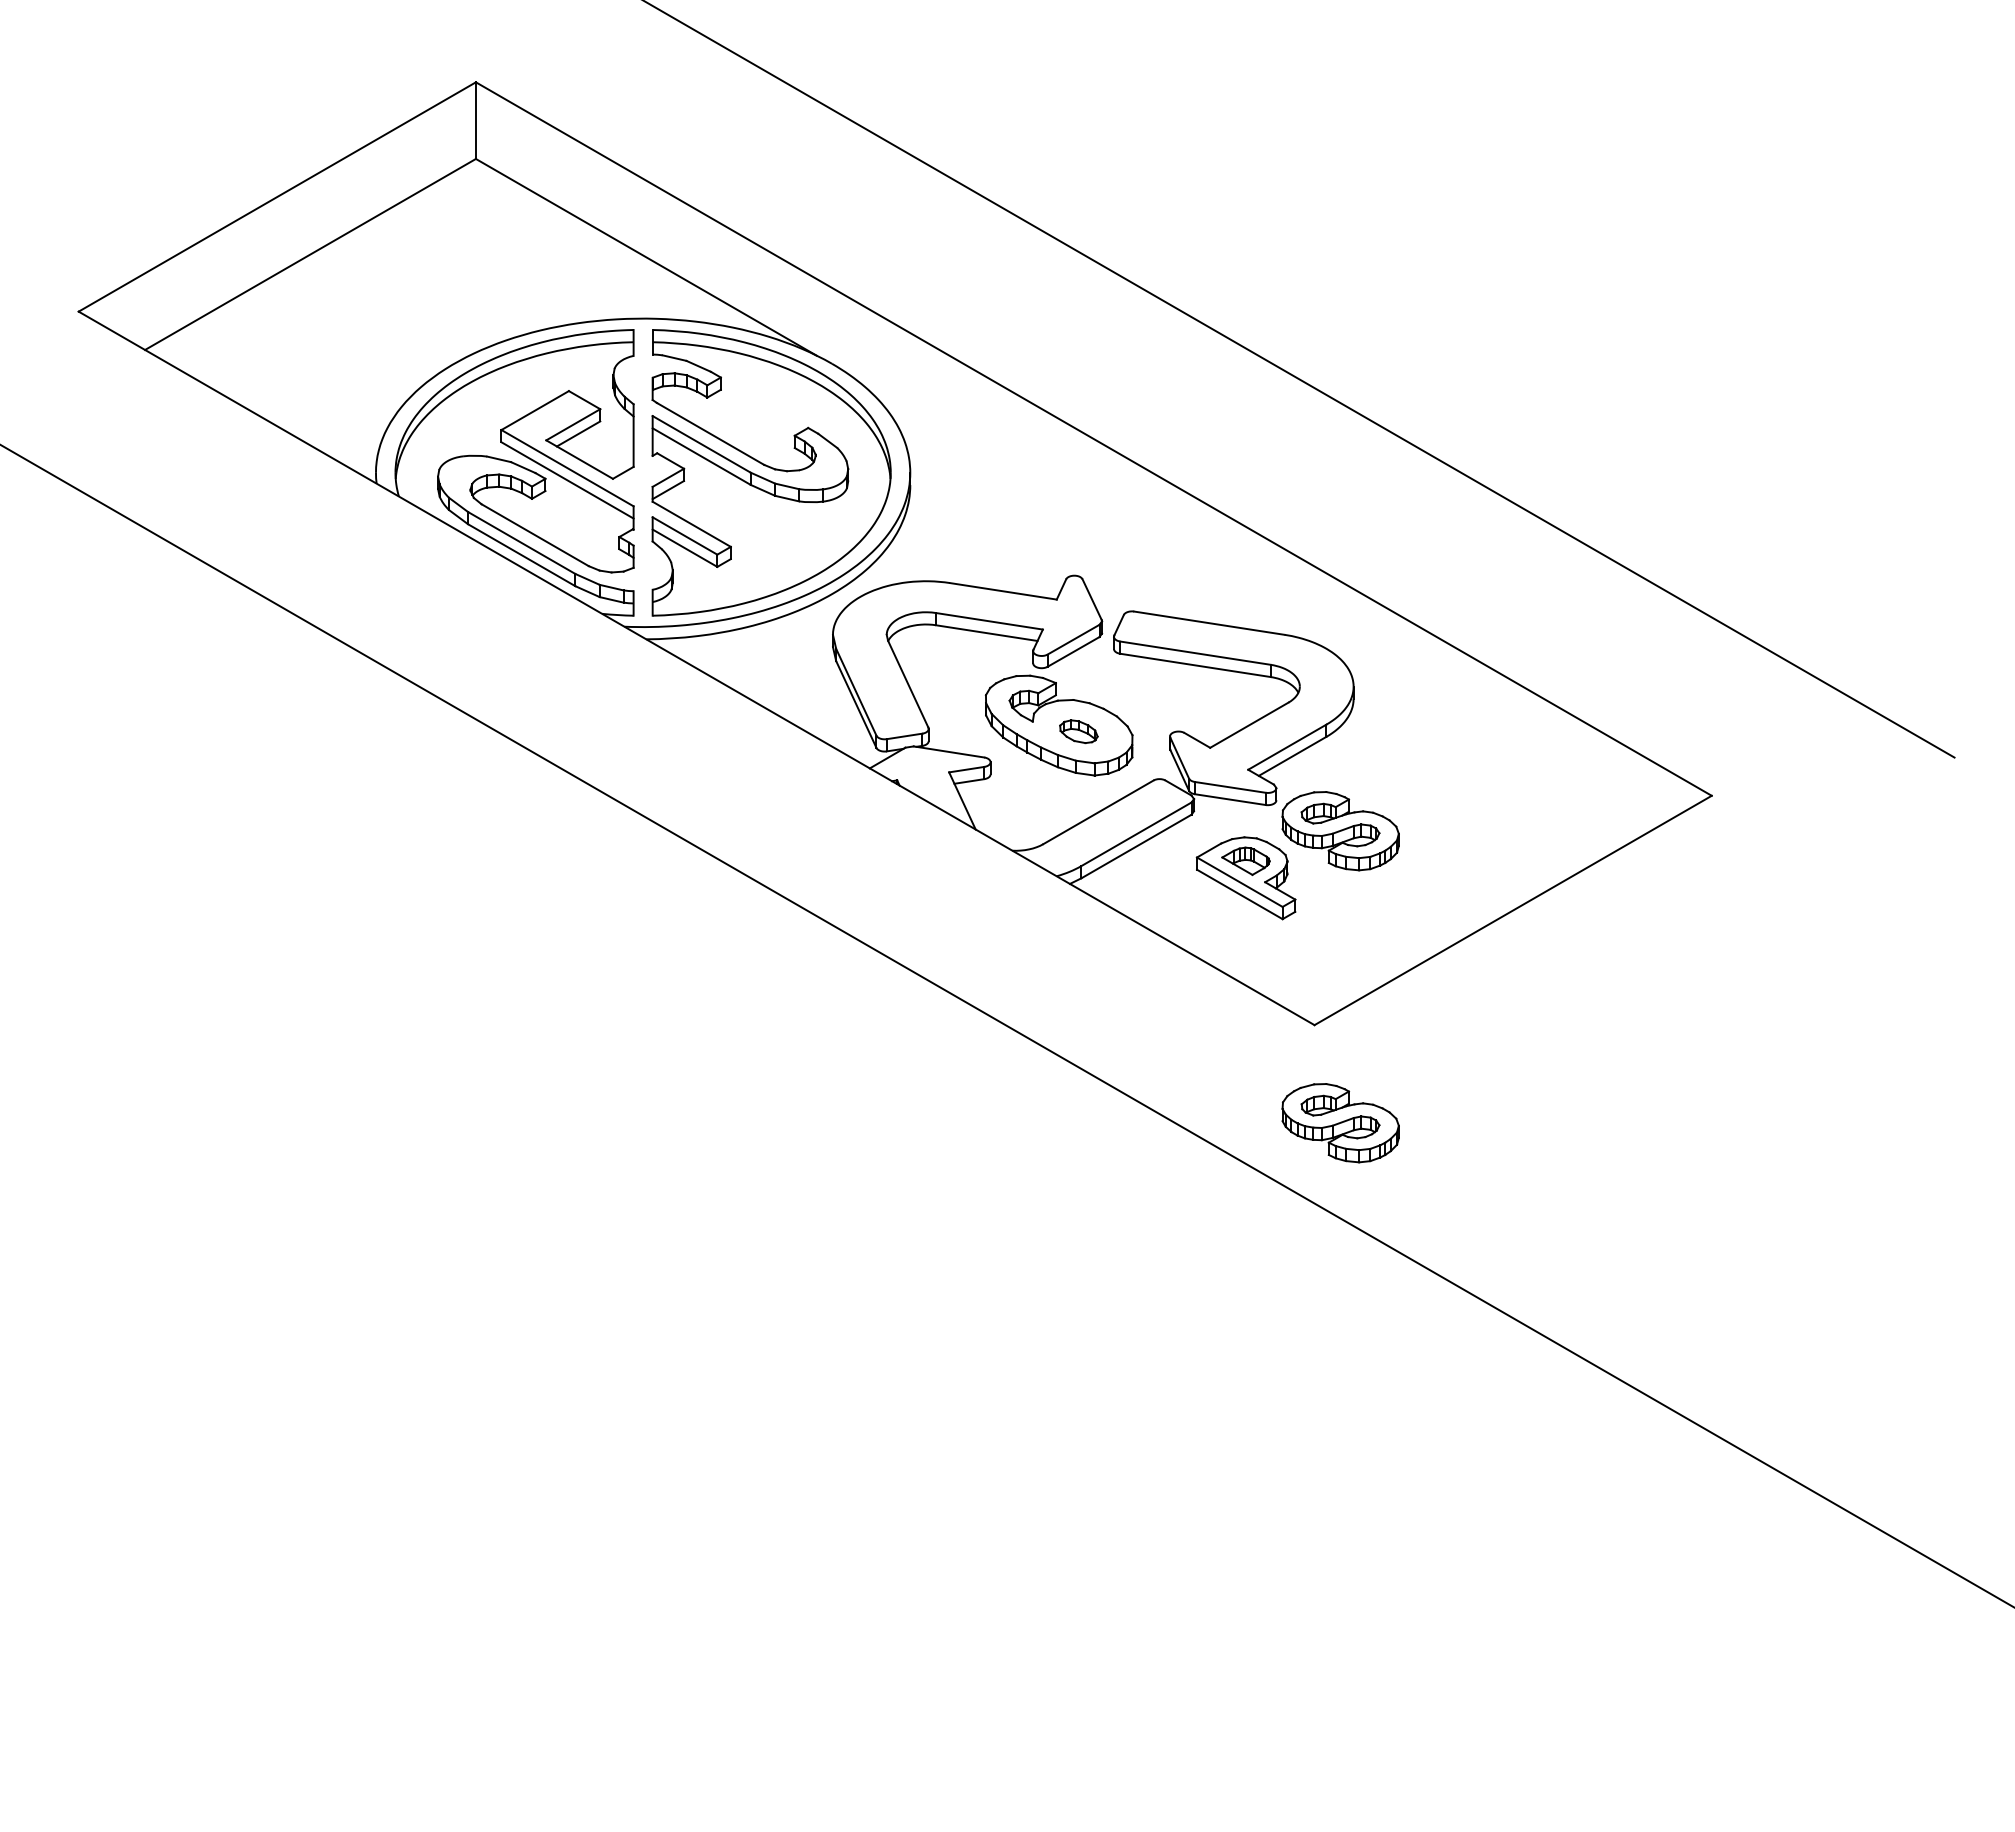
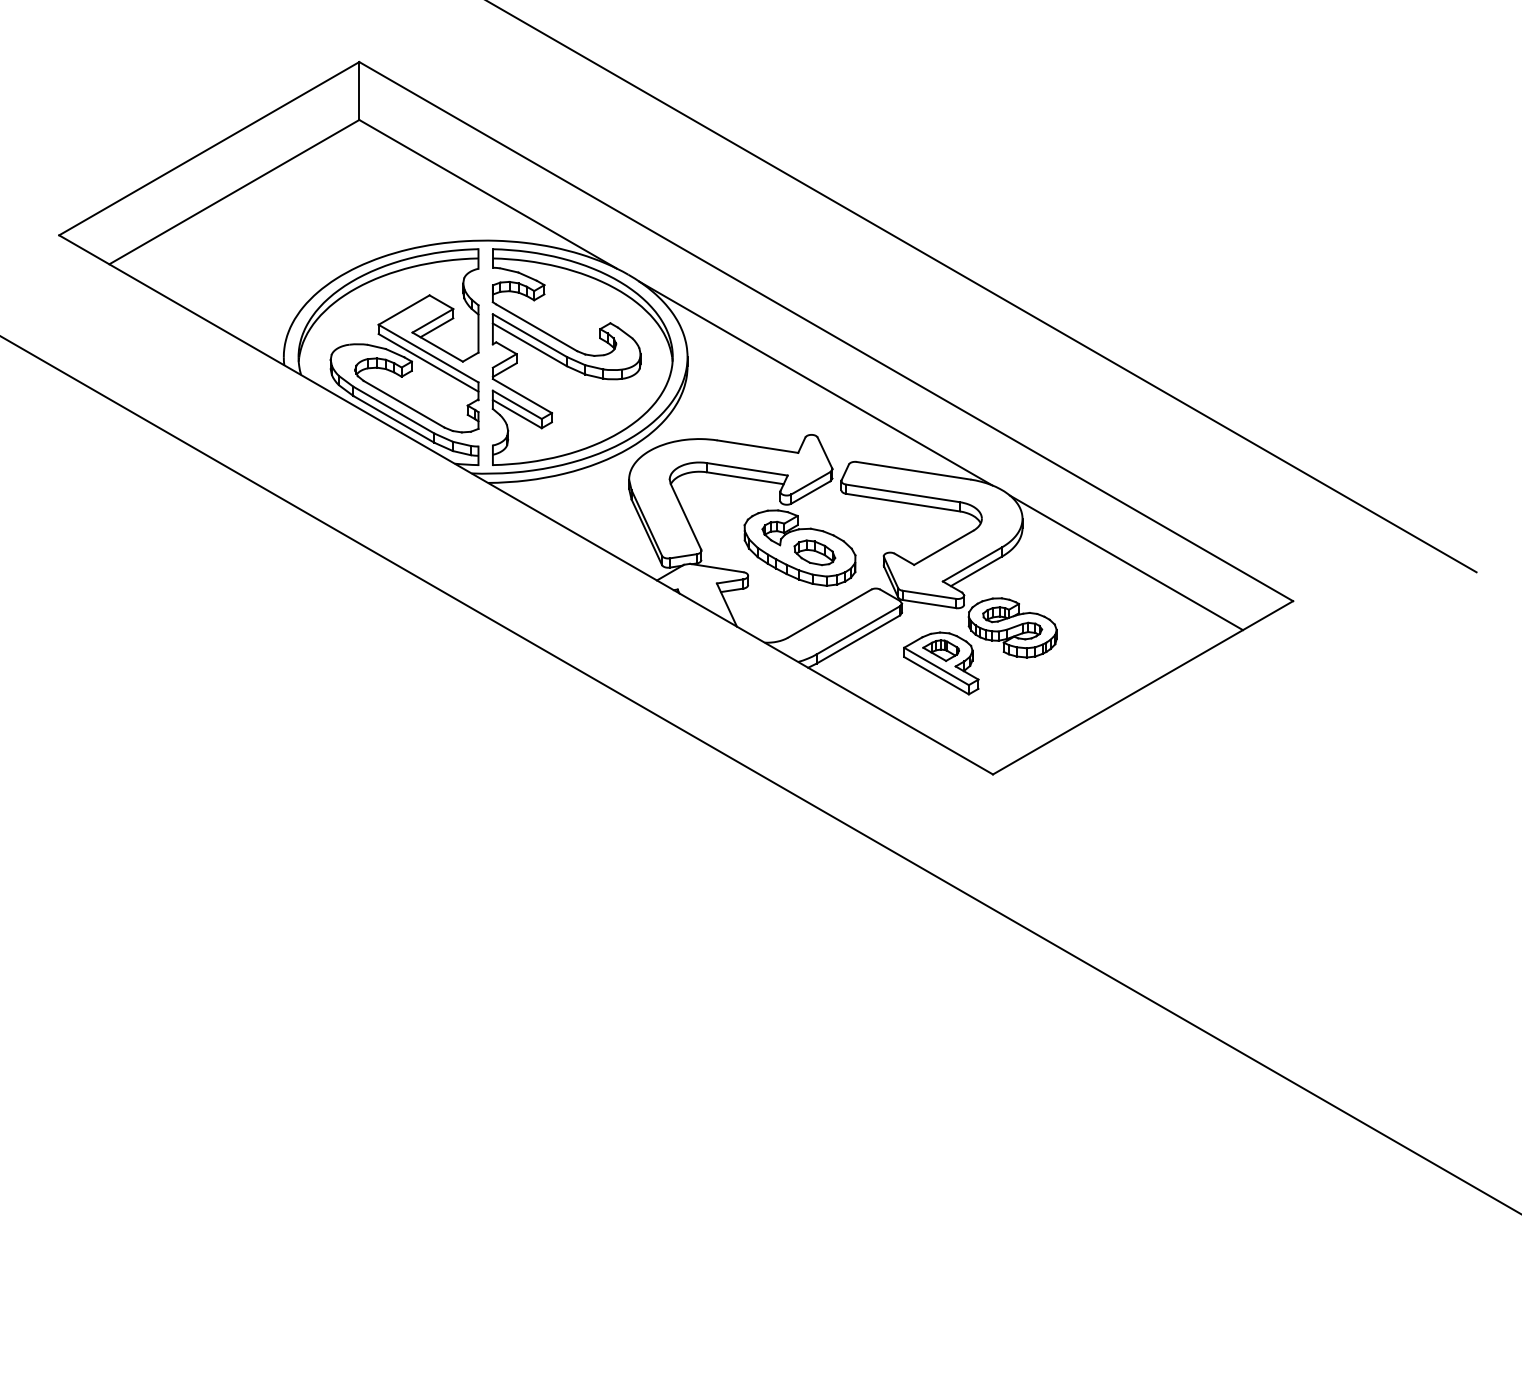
line: (1079, 507) -> (815, 383), added
part: (1078, 731) -> (814, 552), size x1.43
line: (1490, 744) -> (1125, 562), added
part: (1340, 1123) -> (1012, 848), removed

